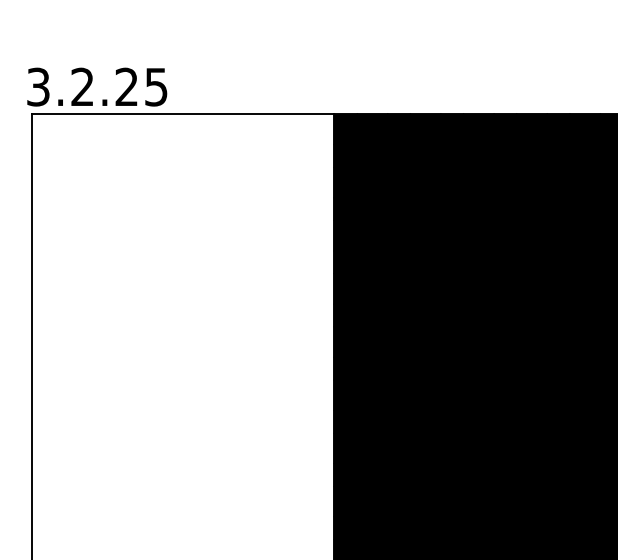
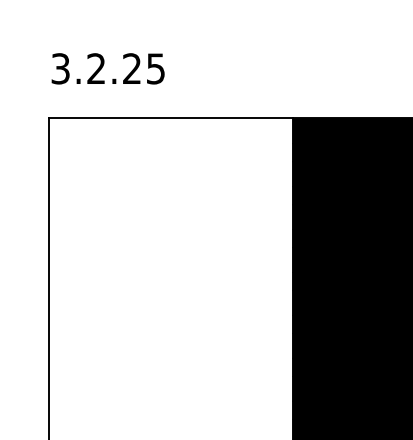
text: (97, 86) -> (108, 68), moved

